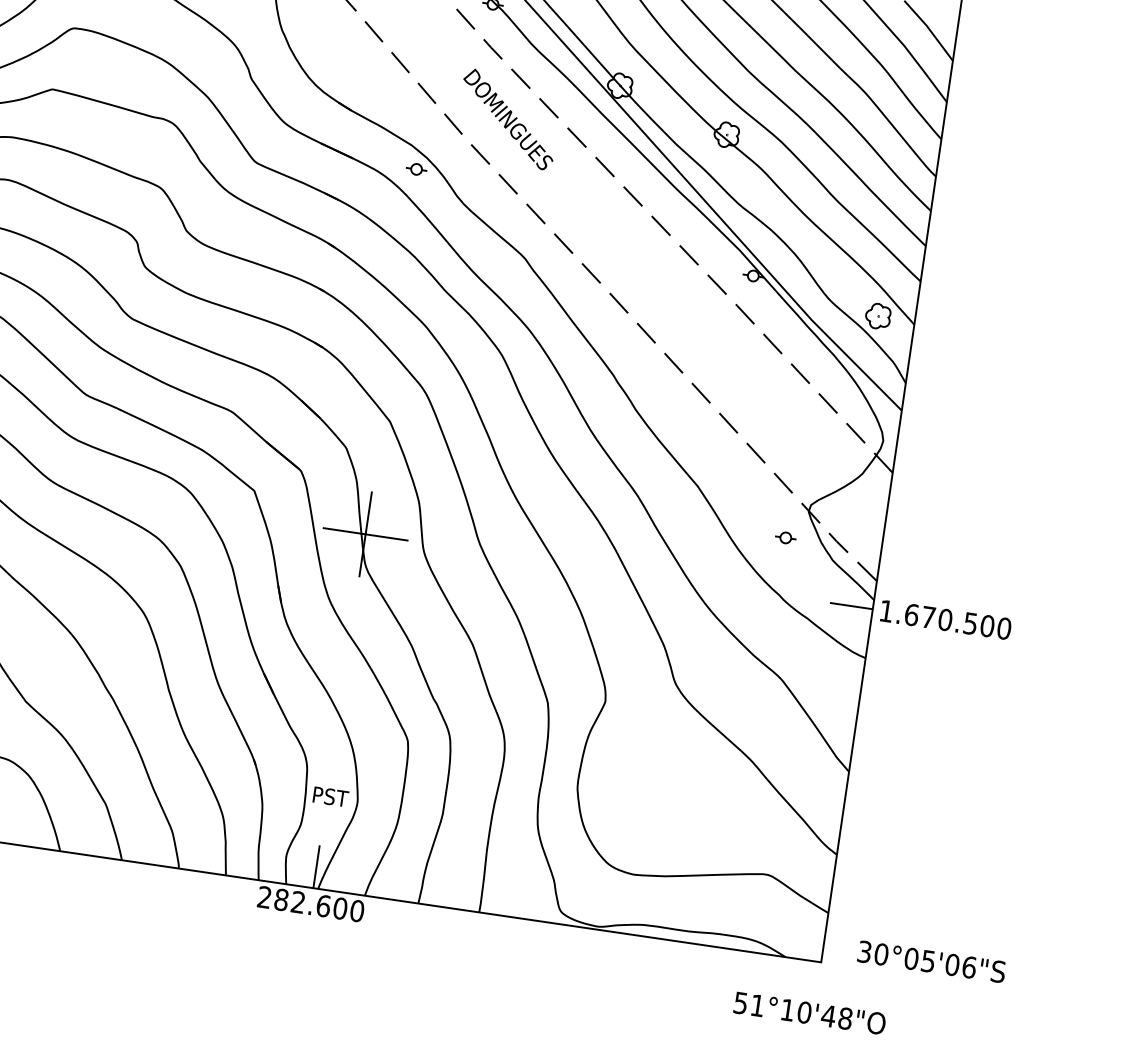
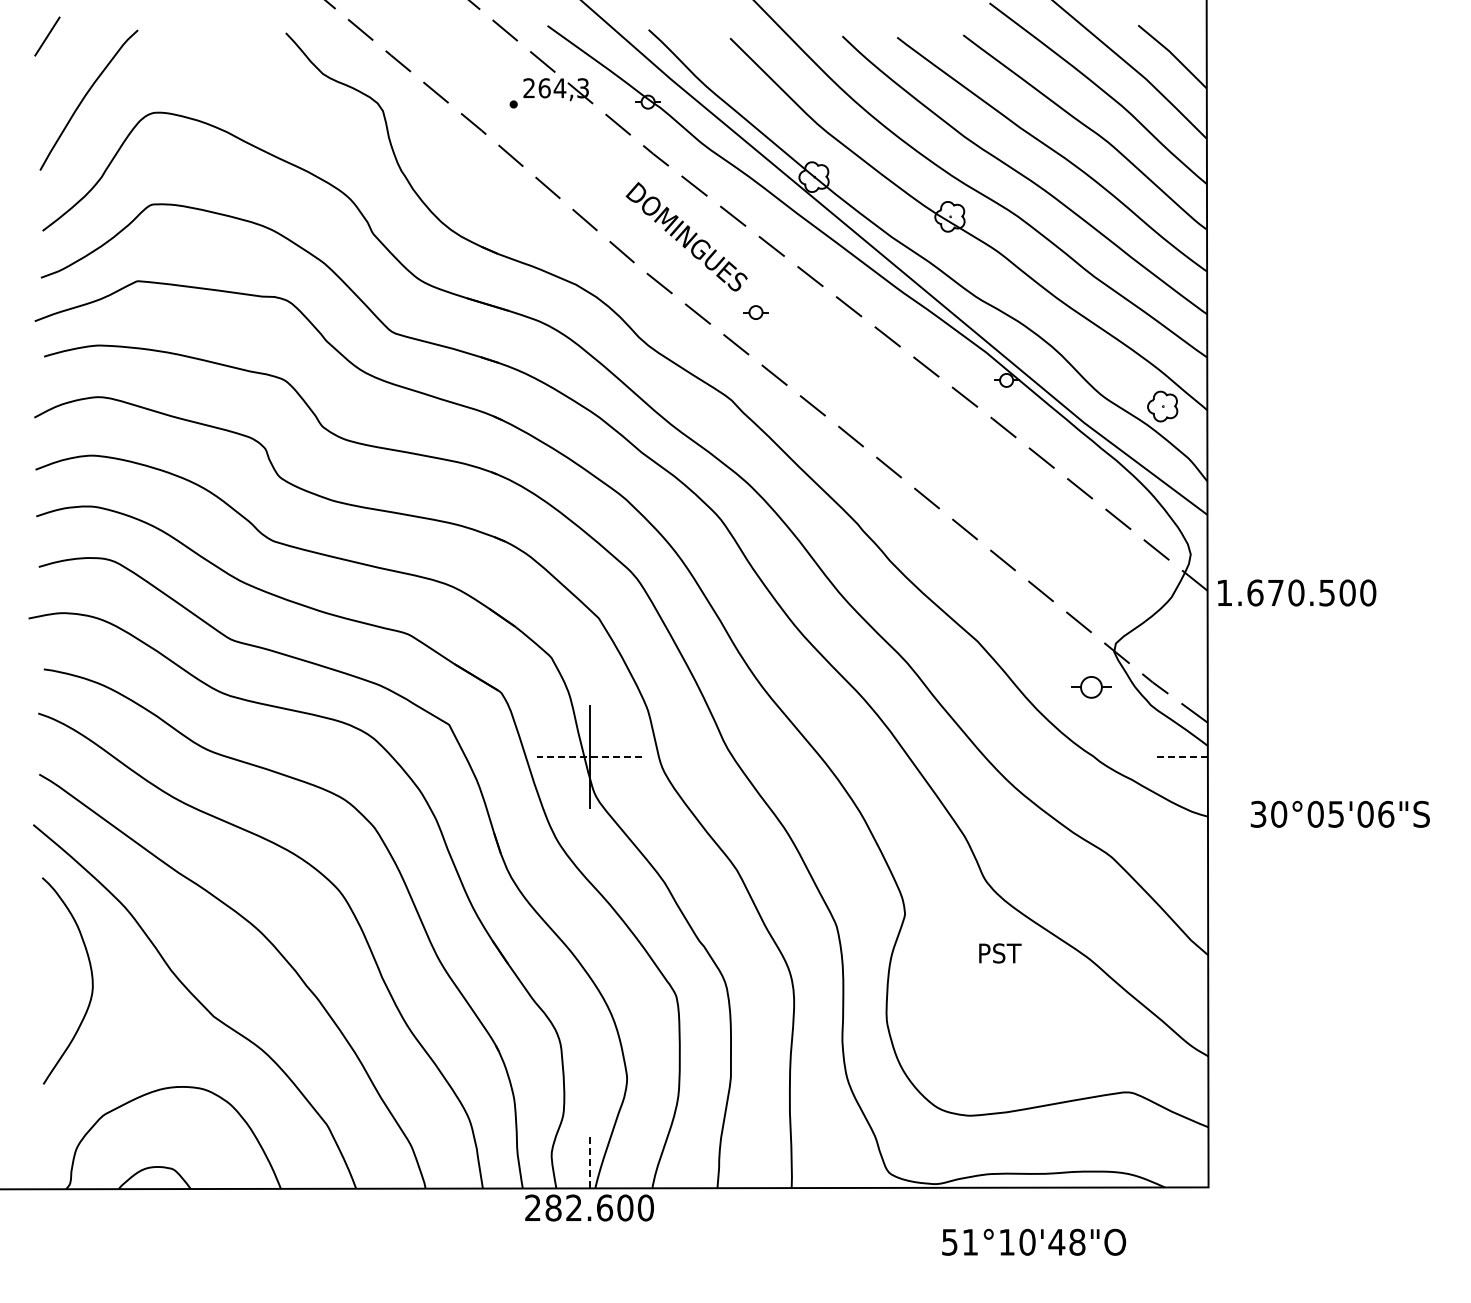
part: (416, 169) -> (755, 312), moved
line: (365, 533) -> (589, 756), solid -> dashed
part: (785, 537) -> (1091, 686), size x1.6
line: (851, 605) -> (1181, 756), solid -> dashed
text: (946, 619) -> (1297, 592), moved
text: (331, 797) -> (1000, 953), moved
line: (316, 866) -> (589, 1161), solid -> dashed
text: (931, 961) -> (1339, 813), moved
text: (810, 1012) -> (1034, 1241), moved

